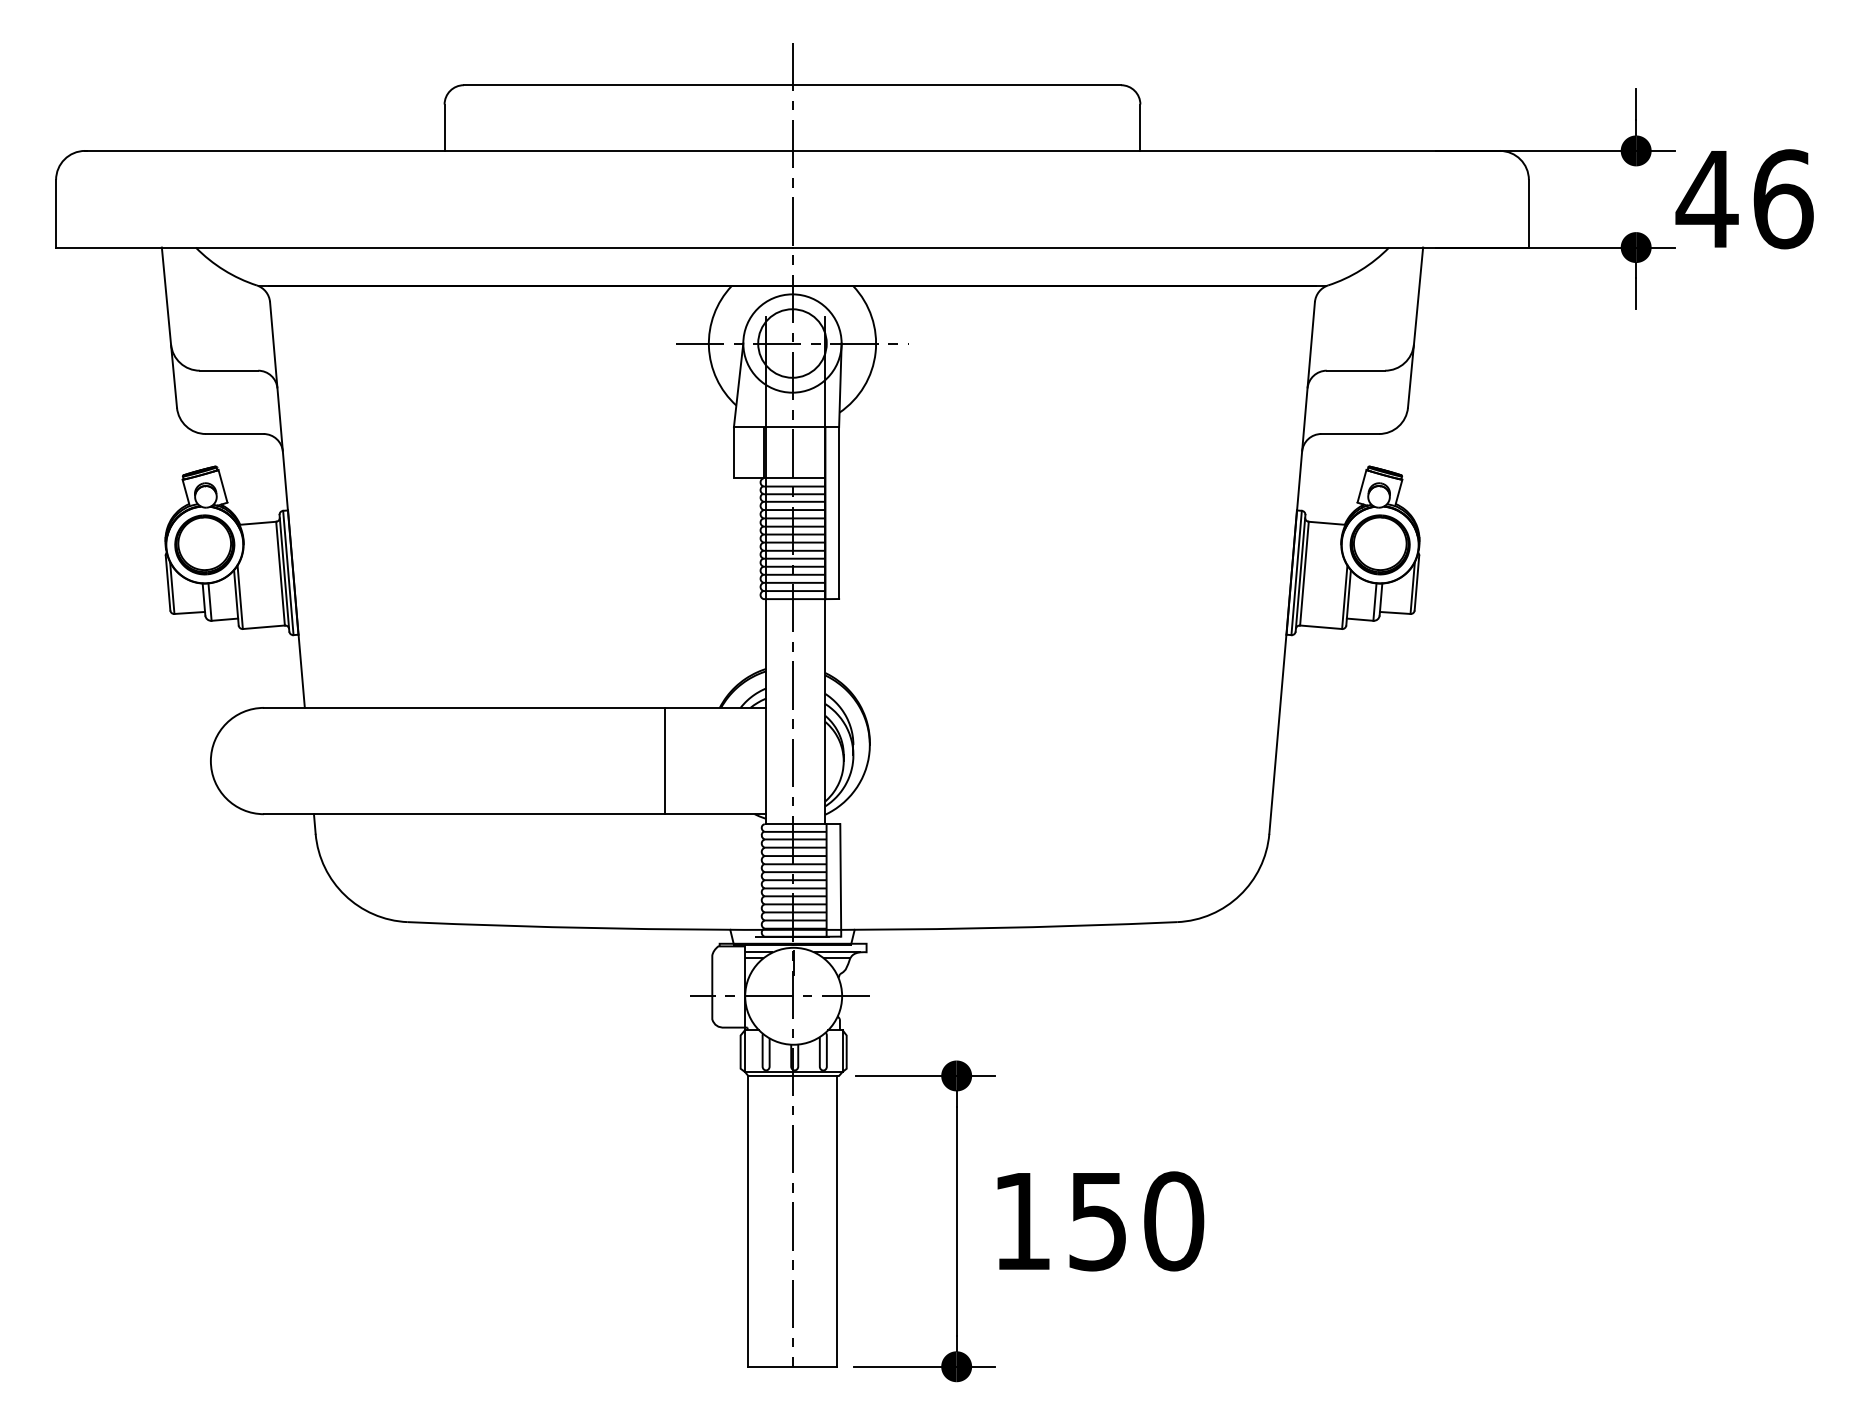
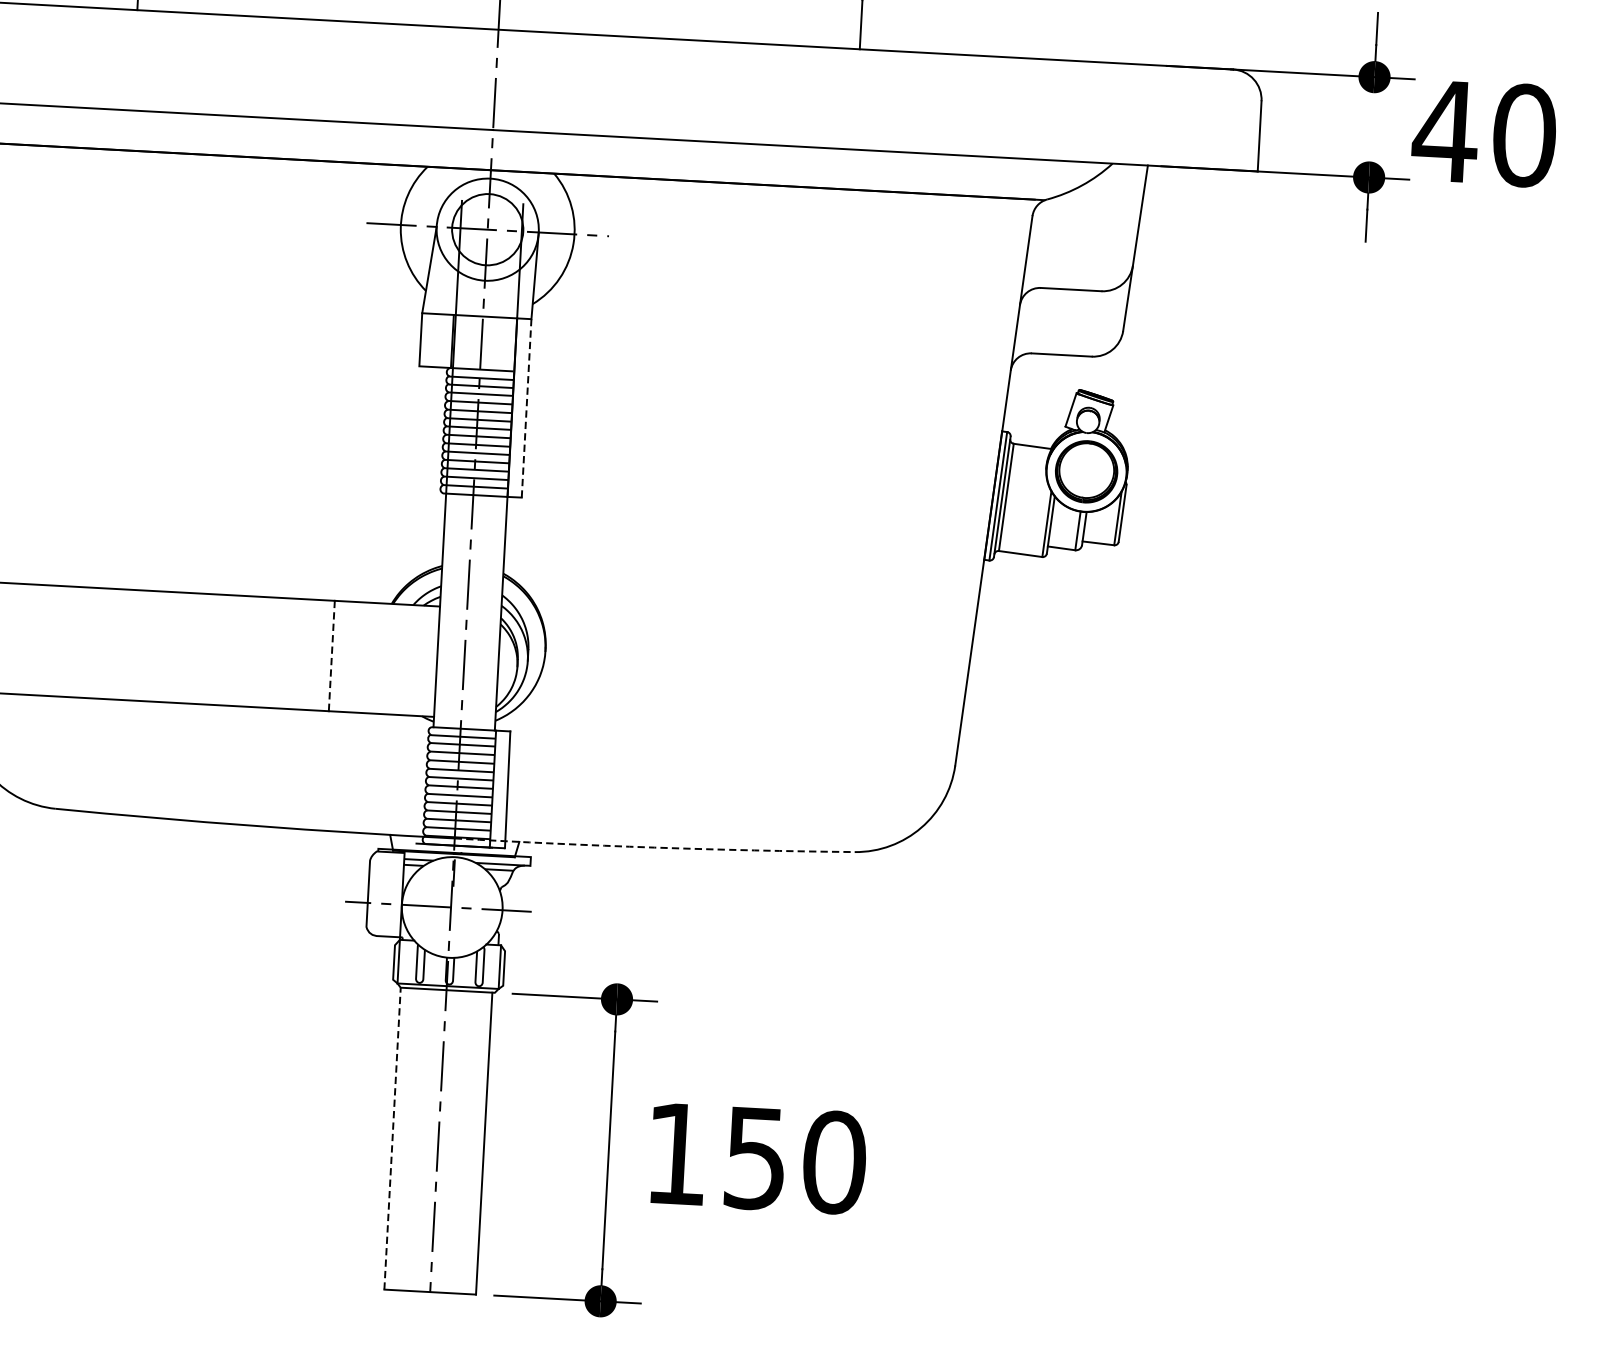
text: (1783, 199) -> (1524, 135), 46 -> 40
line: (839, 513) -> (526, 408), solid -> dashed
line: (664, 761) -> (331, 656), solid -> dashed
arc: (984, 928) -> (654, 847), solid -> dashed
line: (748, 1220) -> (392, 1137), solid -> dashed

